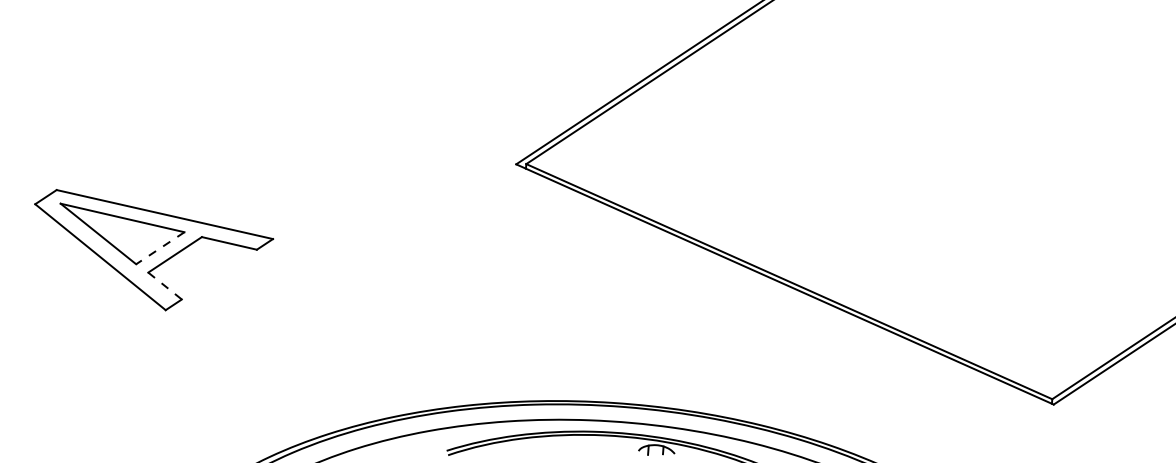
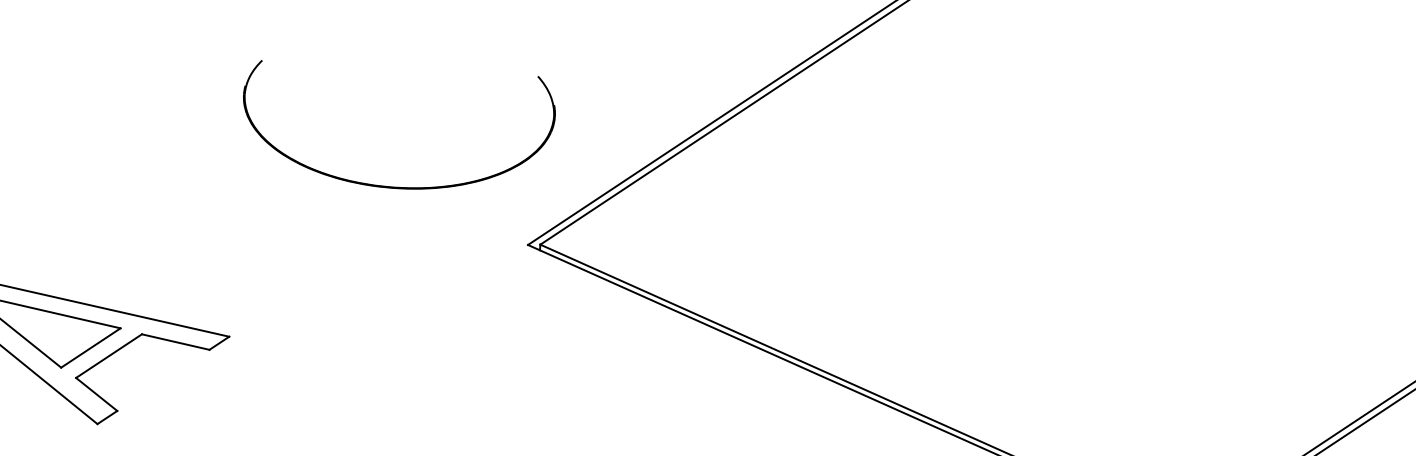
part: (411, 116) -> (399, 186), added
line: (160, 248) -> (91, 348), dashed -> solid
line: (165, 286) -> (97, 394), dashed -> solid

